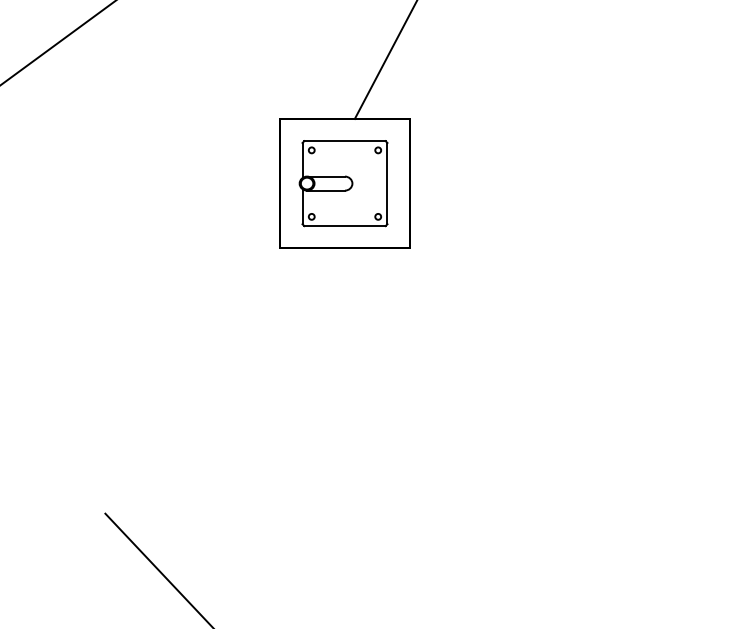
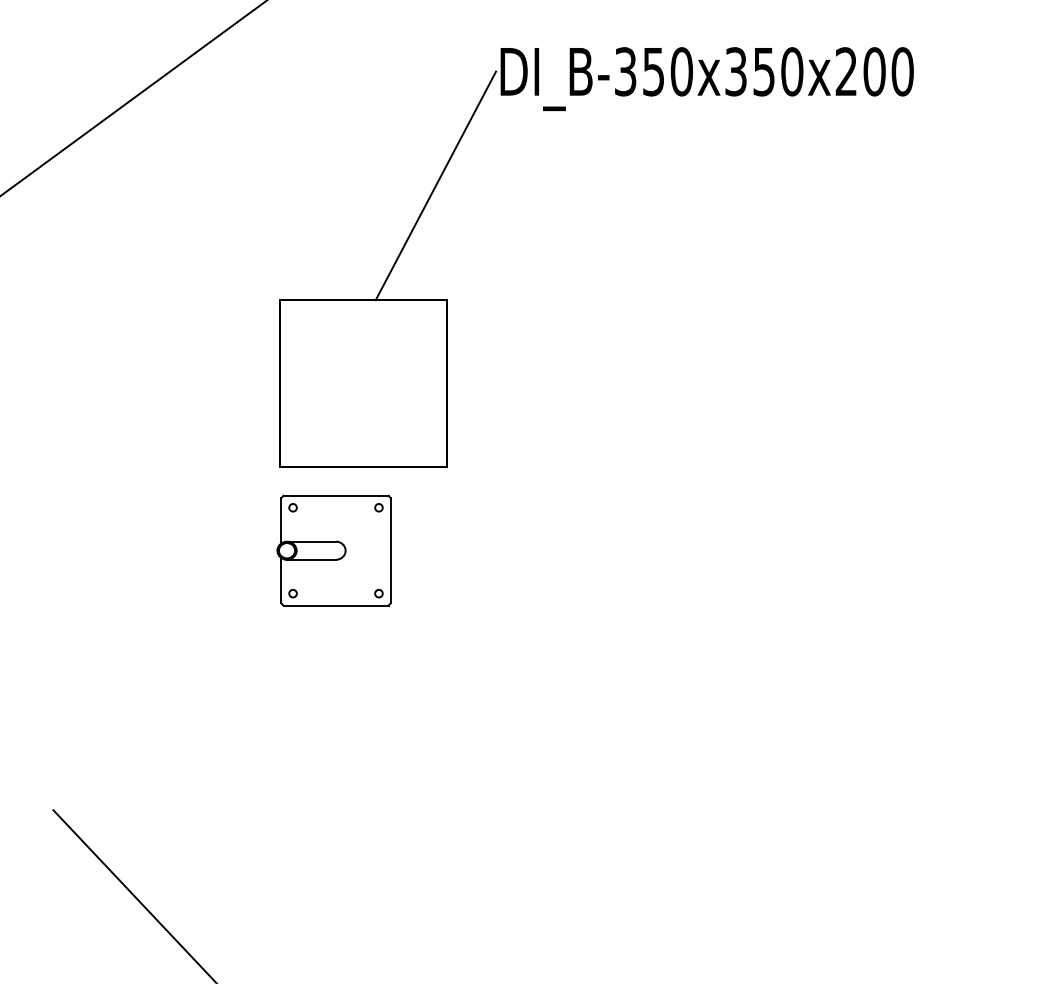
part: (343, 183) -> (333, 550), moved

